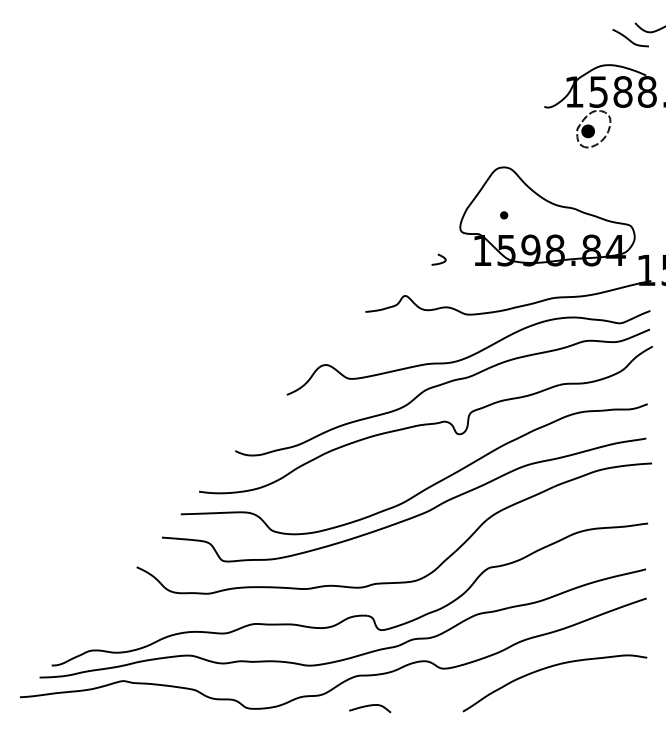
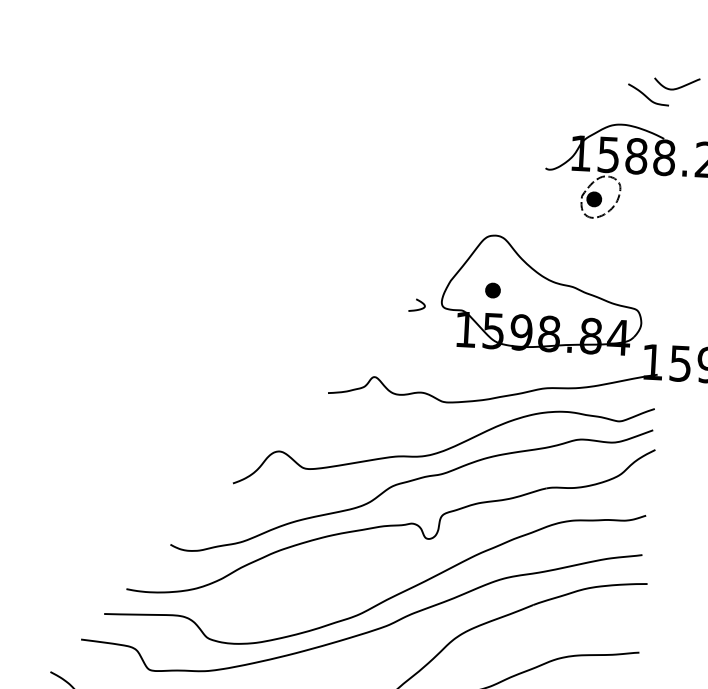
part: (503, 215) -> (492, 290), size x1.67
curve: (439, 256) -> (417, 301), moved

